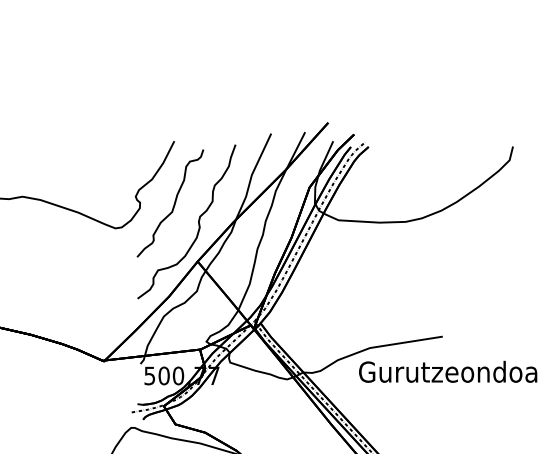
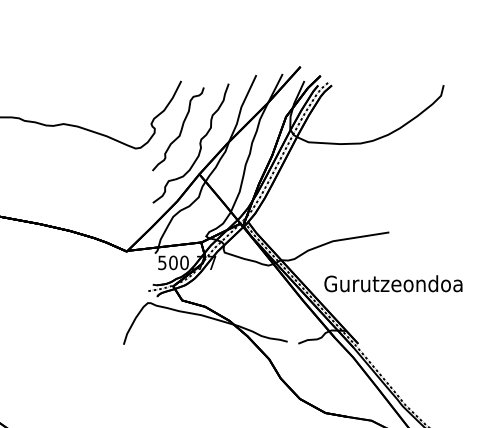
text: (448, 371) -> (393, 283), moved

